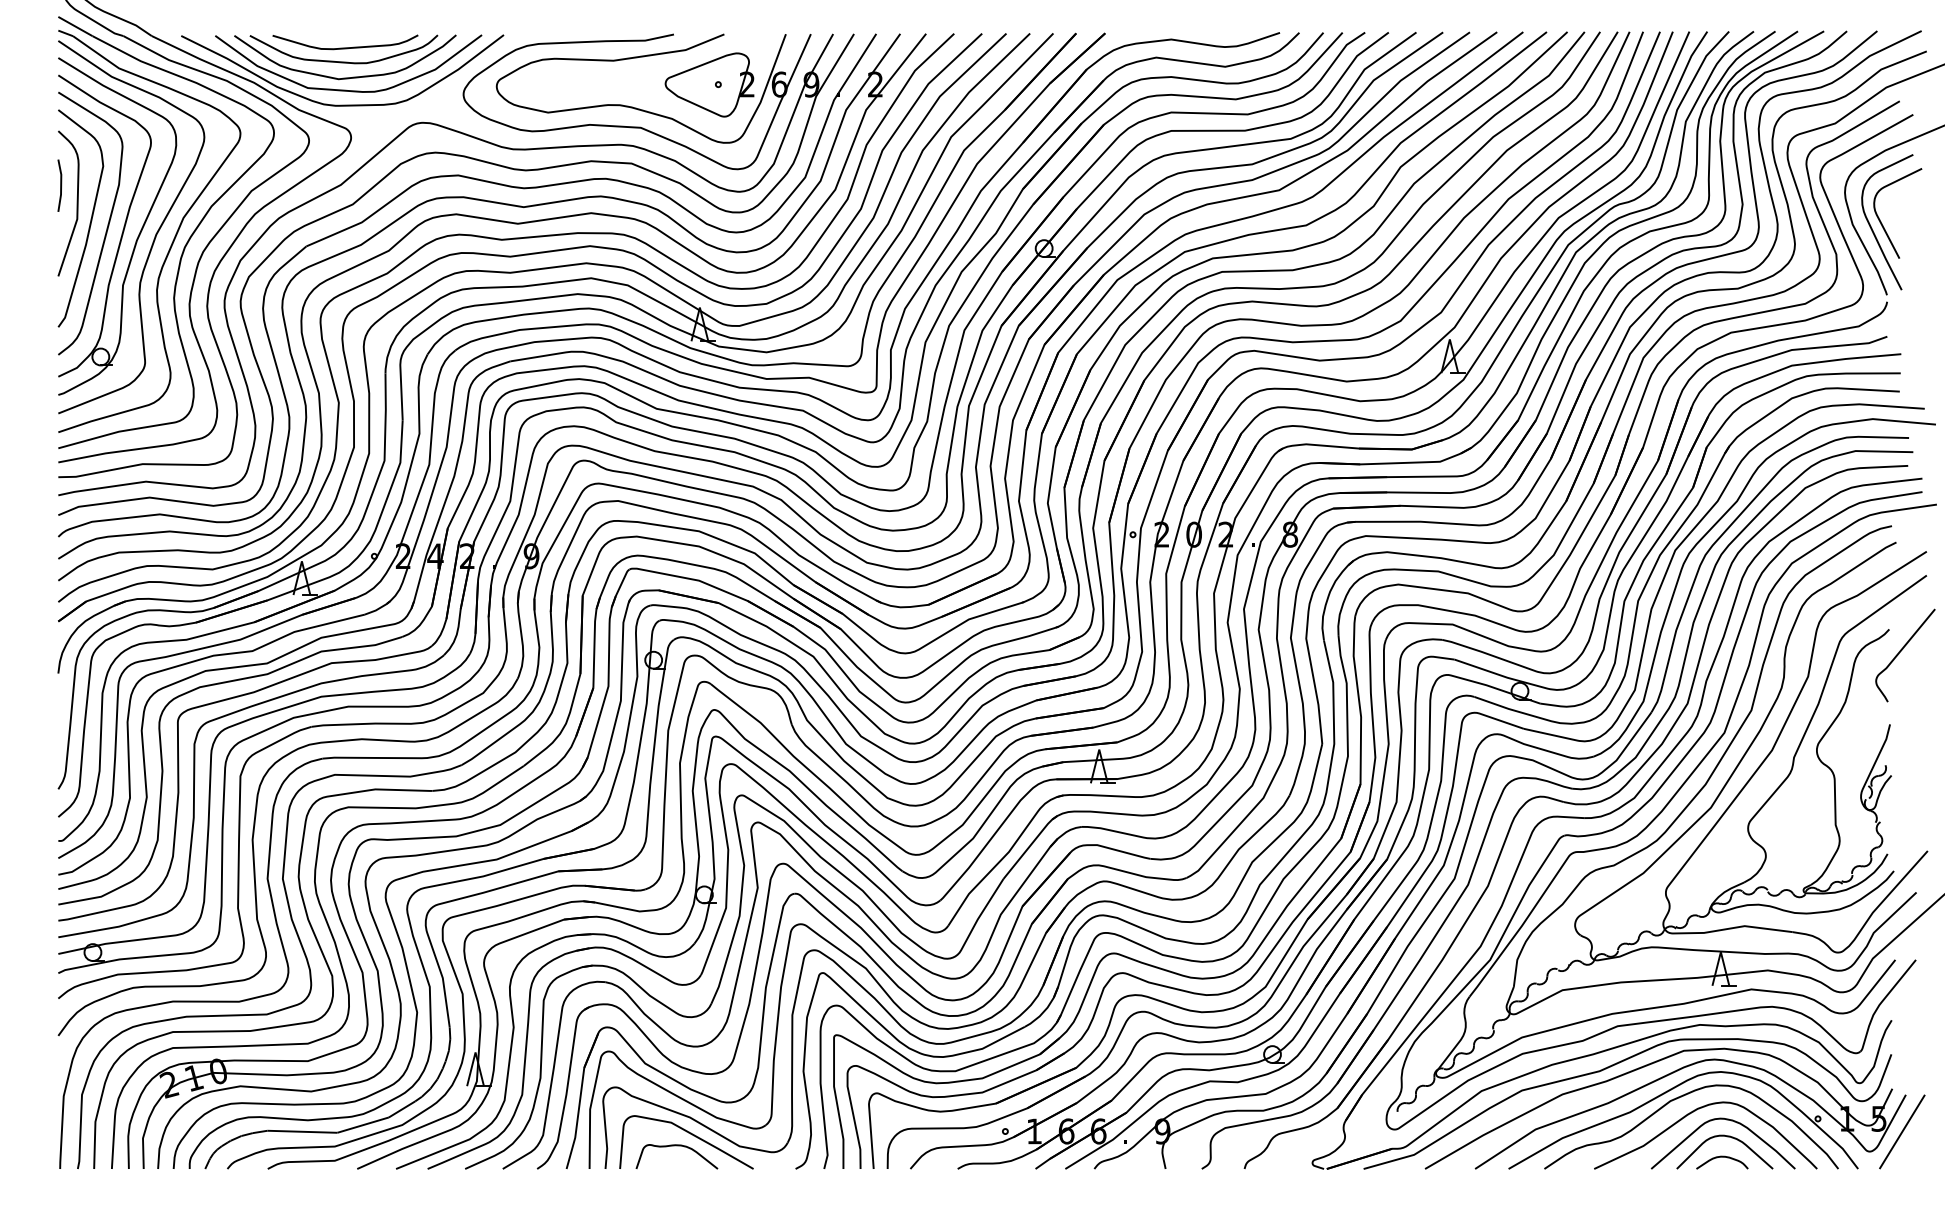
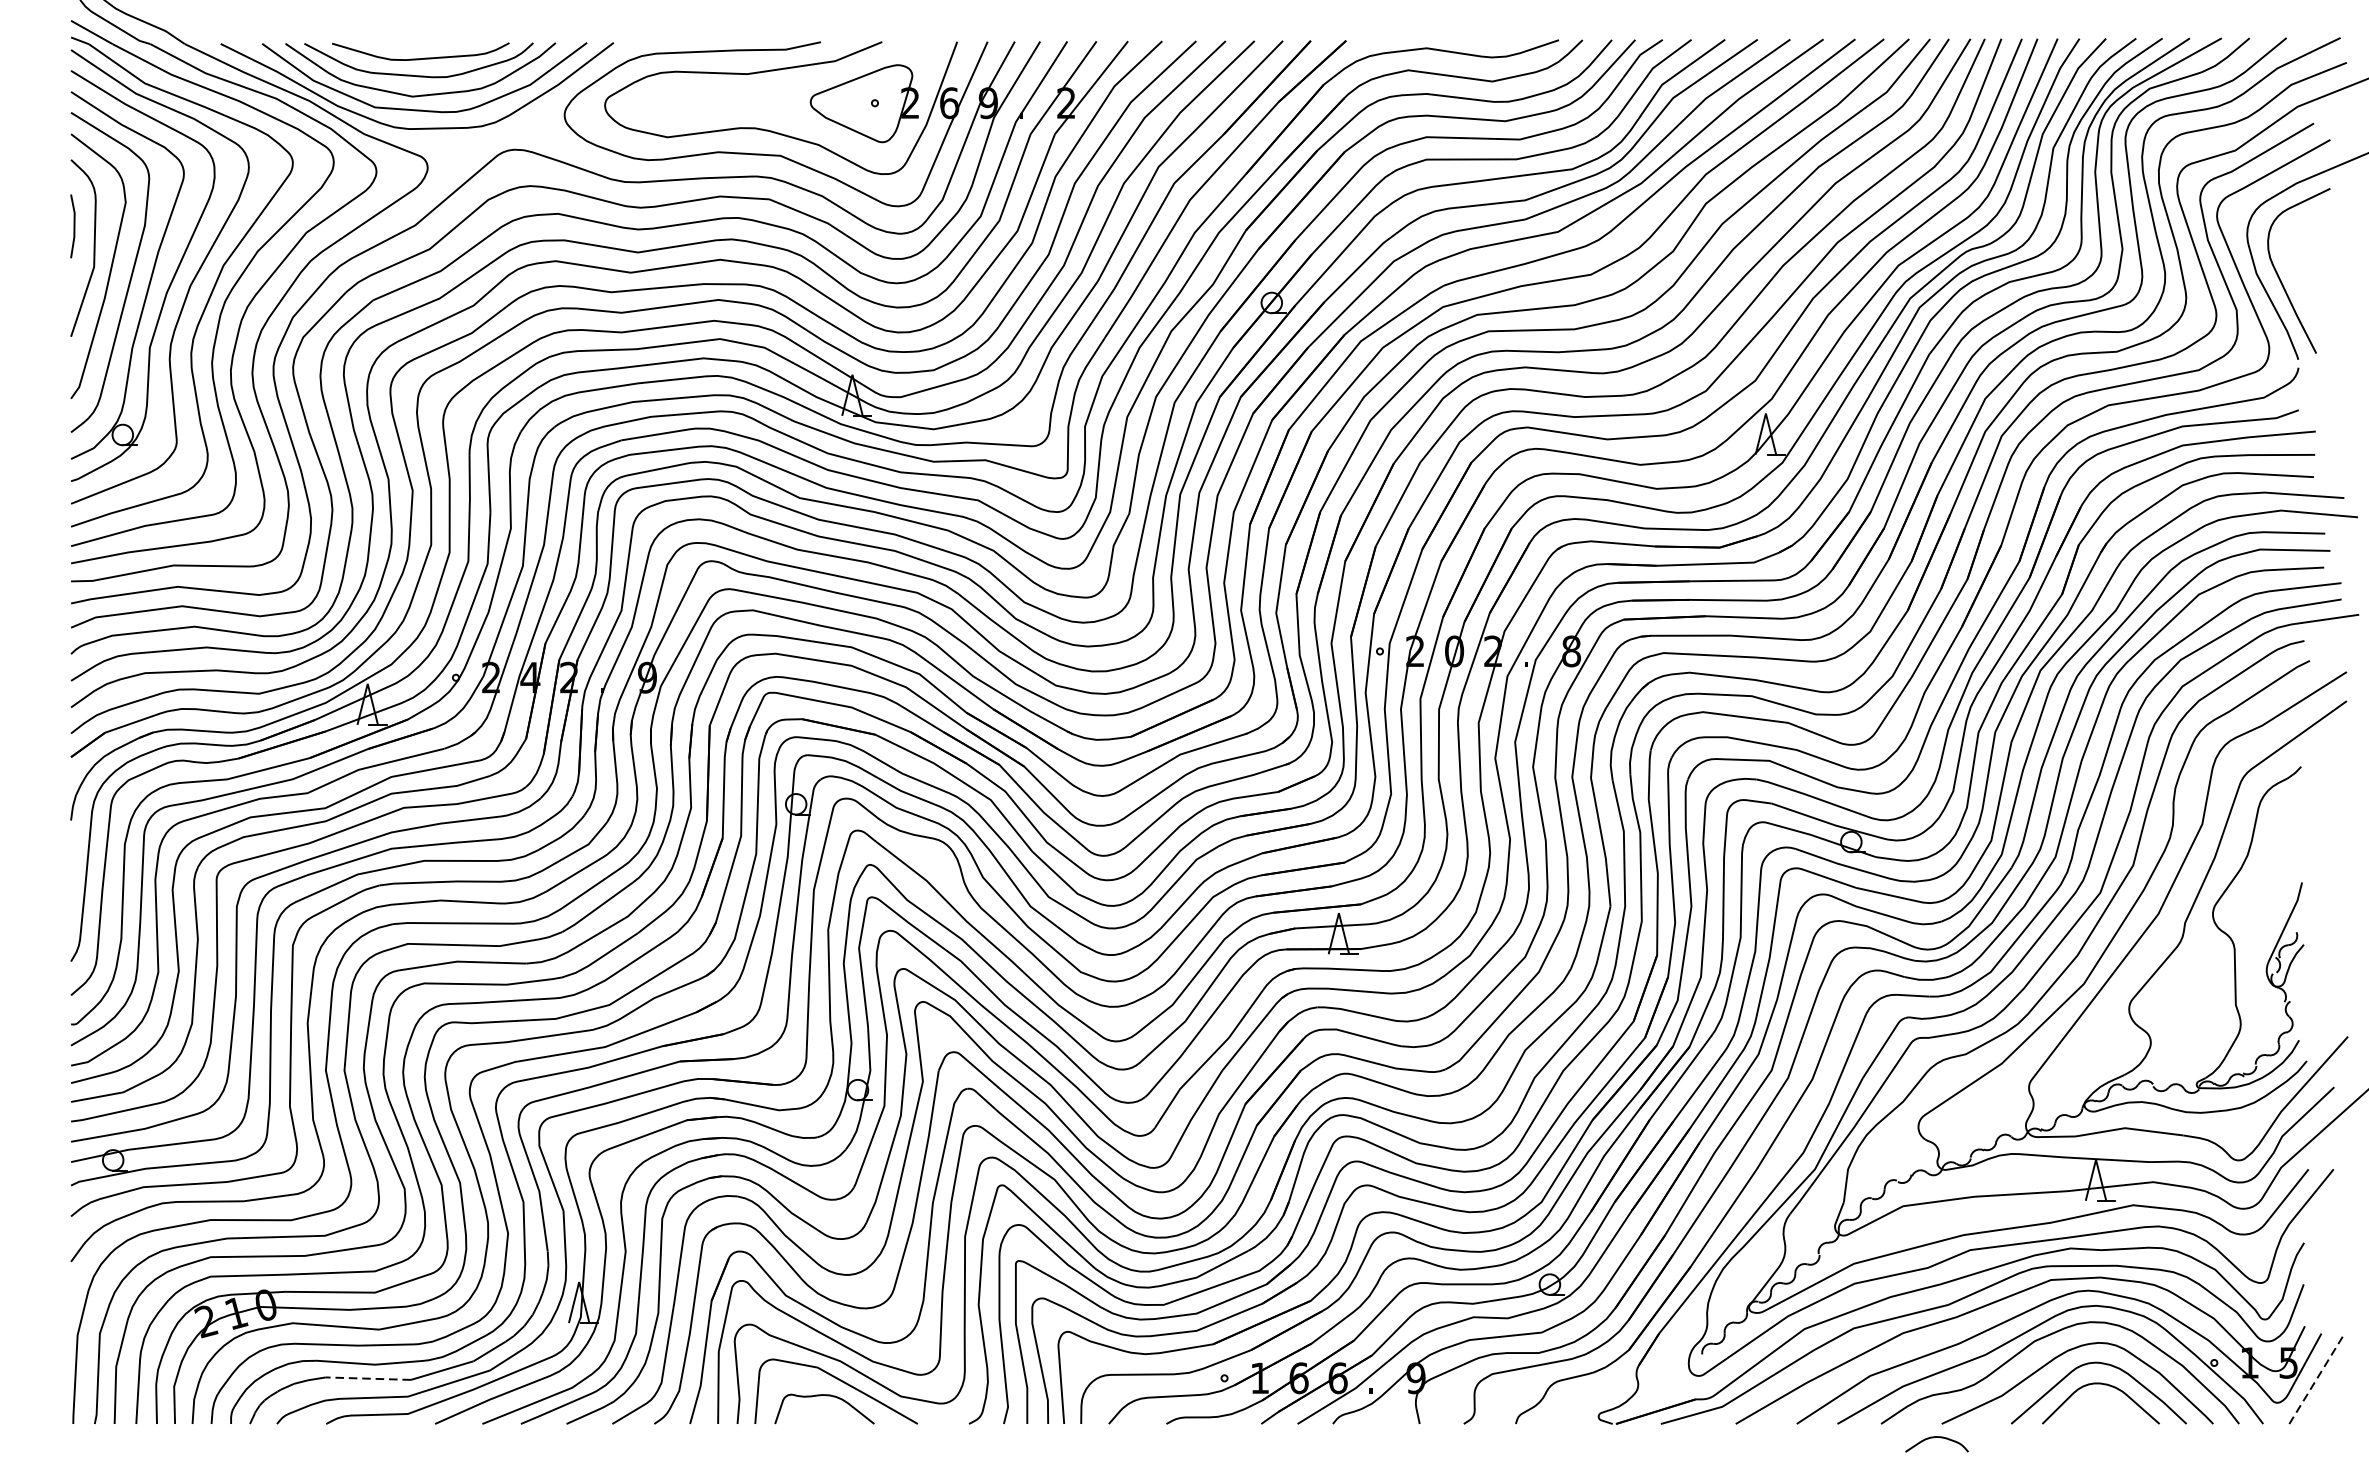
curve: (1881, 221) -> (2291, 269), removed
curve: (1901, 651) -> (2316, 793), removed
line: (302, 1131) -> (368, 1378), solid -> dashed
line: (1902, 1131) -> (2317, 1378), solid -> dashed
curve: (1722, 1157) -> (1937, 1438), moved

